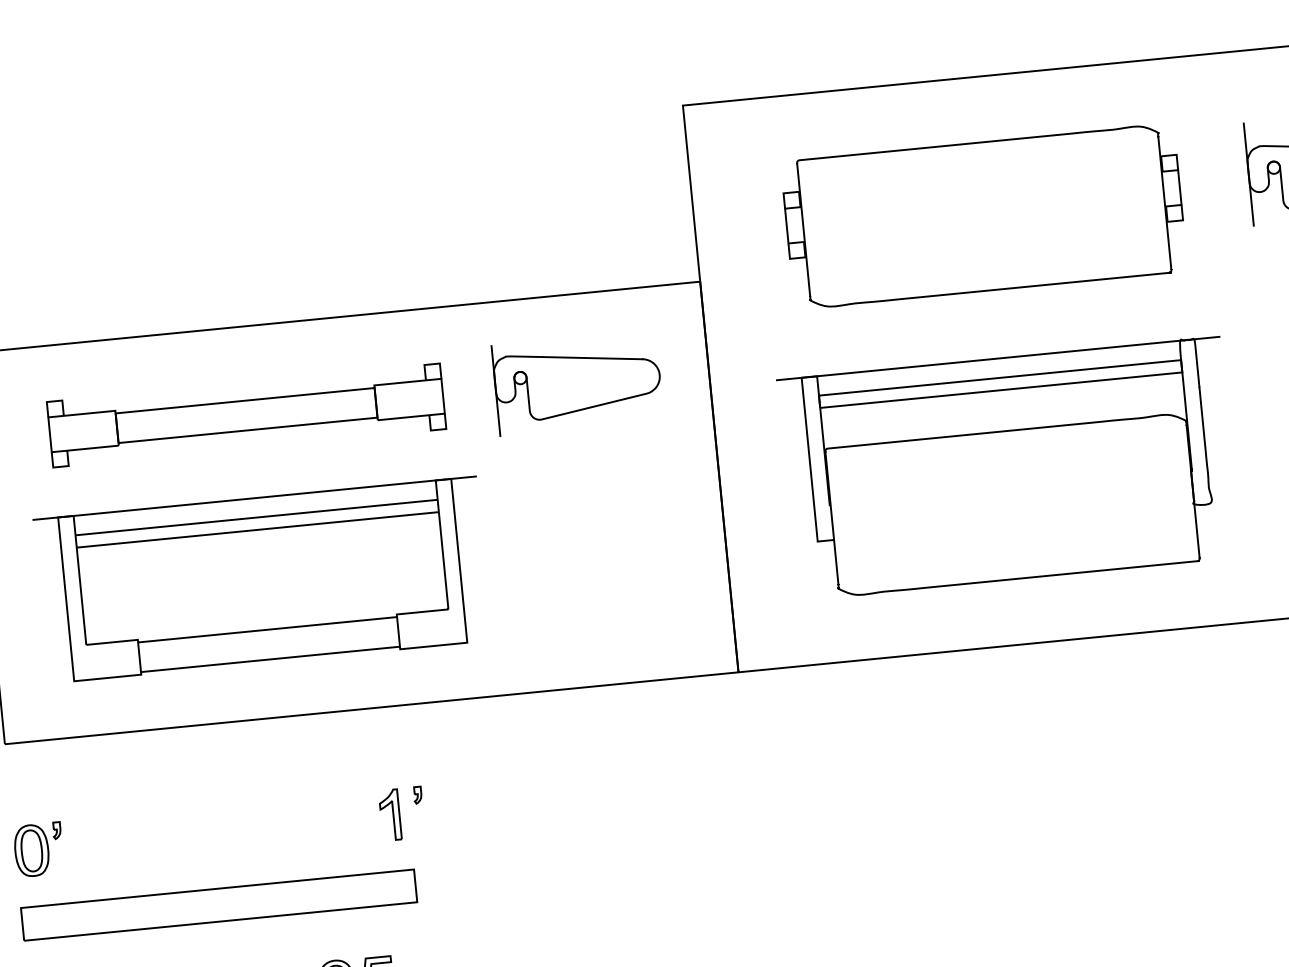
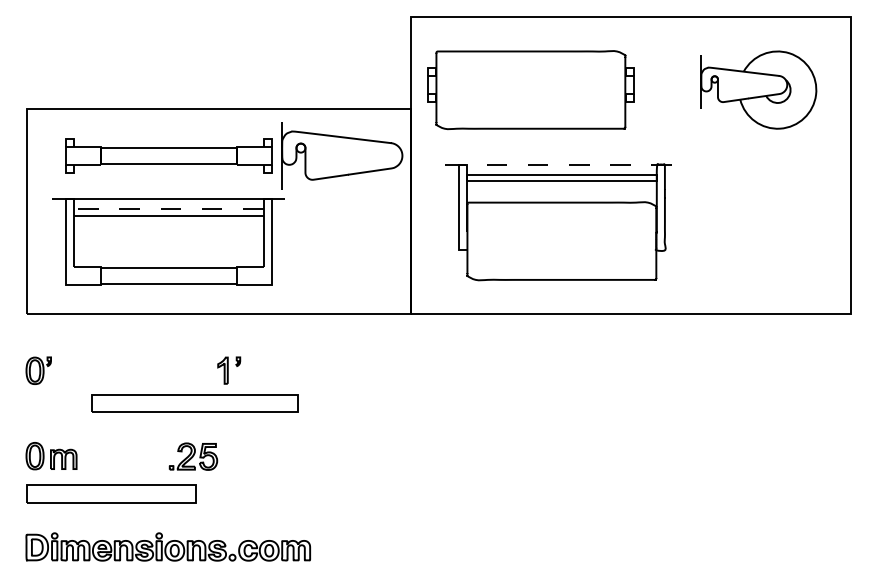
part: (983, 217) -> (530, 90), moved
line: (999, 358) -> (562, 164), solid -> dashed
part: (577, 382) -> (342, 155), size x1.4
line: (256, 517) -> (168, 209), solid -> dashed
part: (219, 904) -> (194, 403), moved

